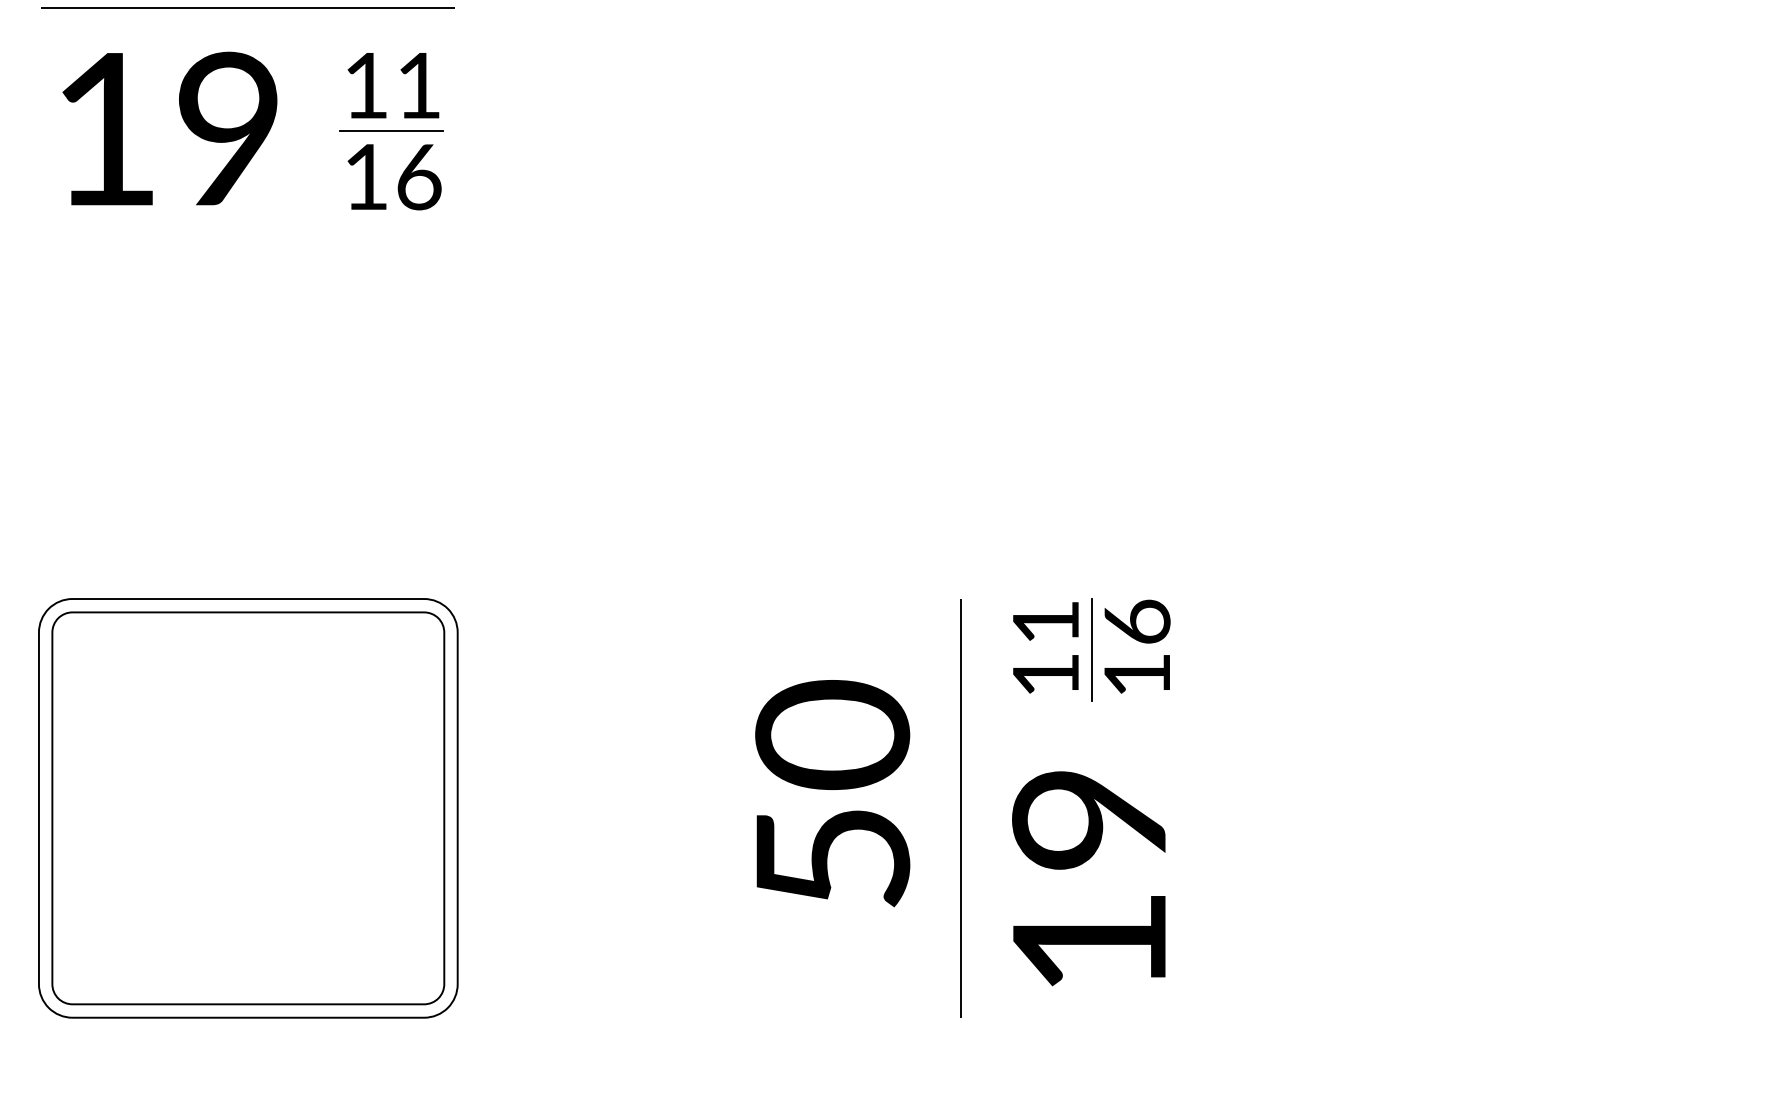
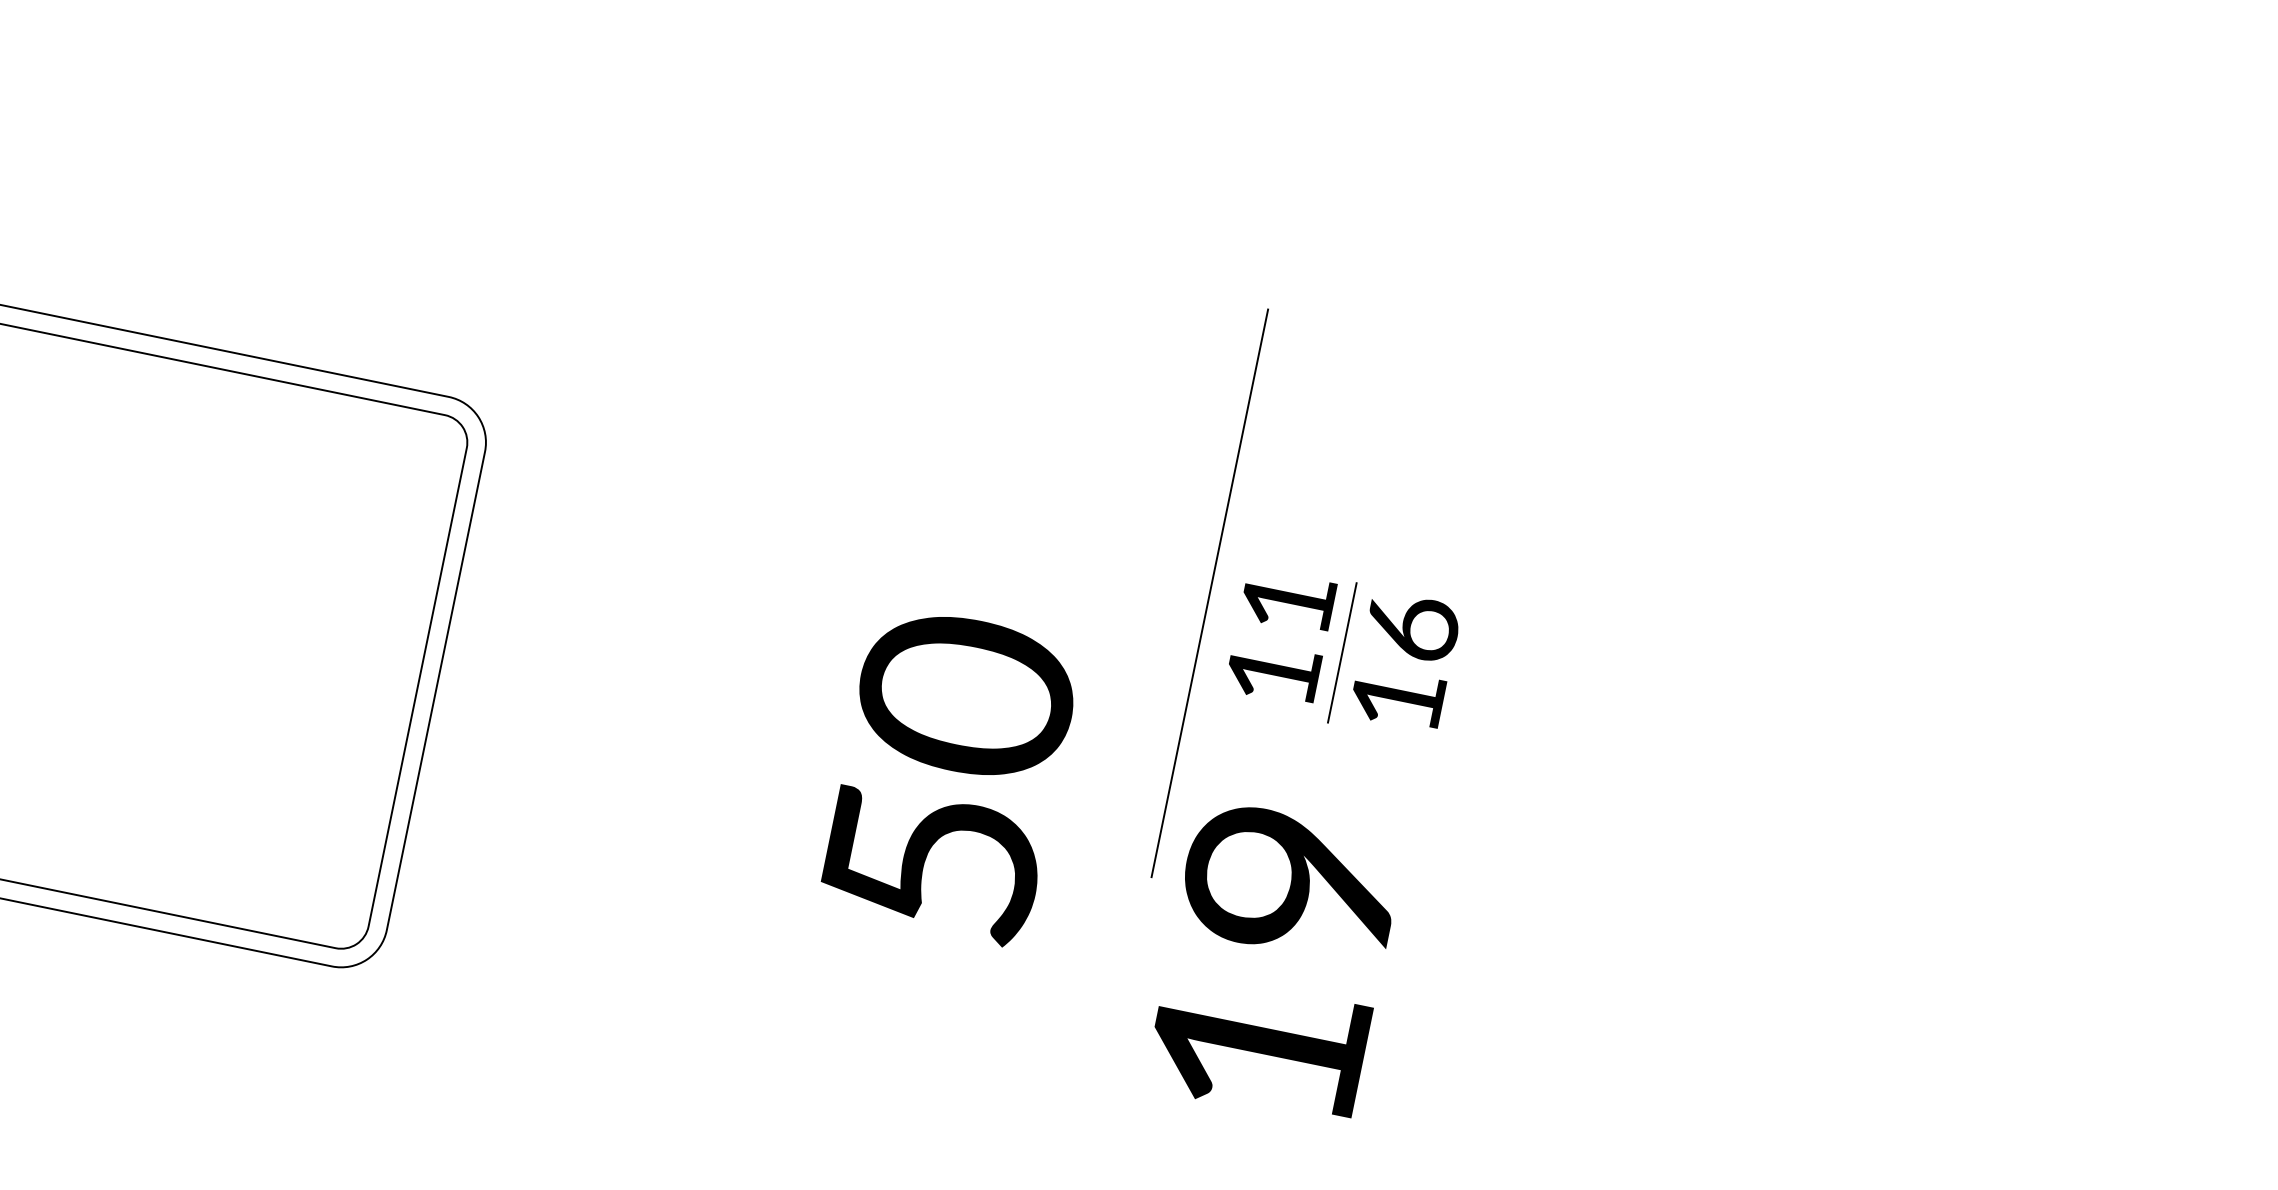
line: (960, 808) -> (1209, 593), moved

